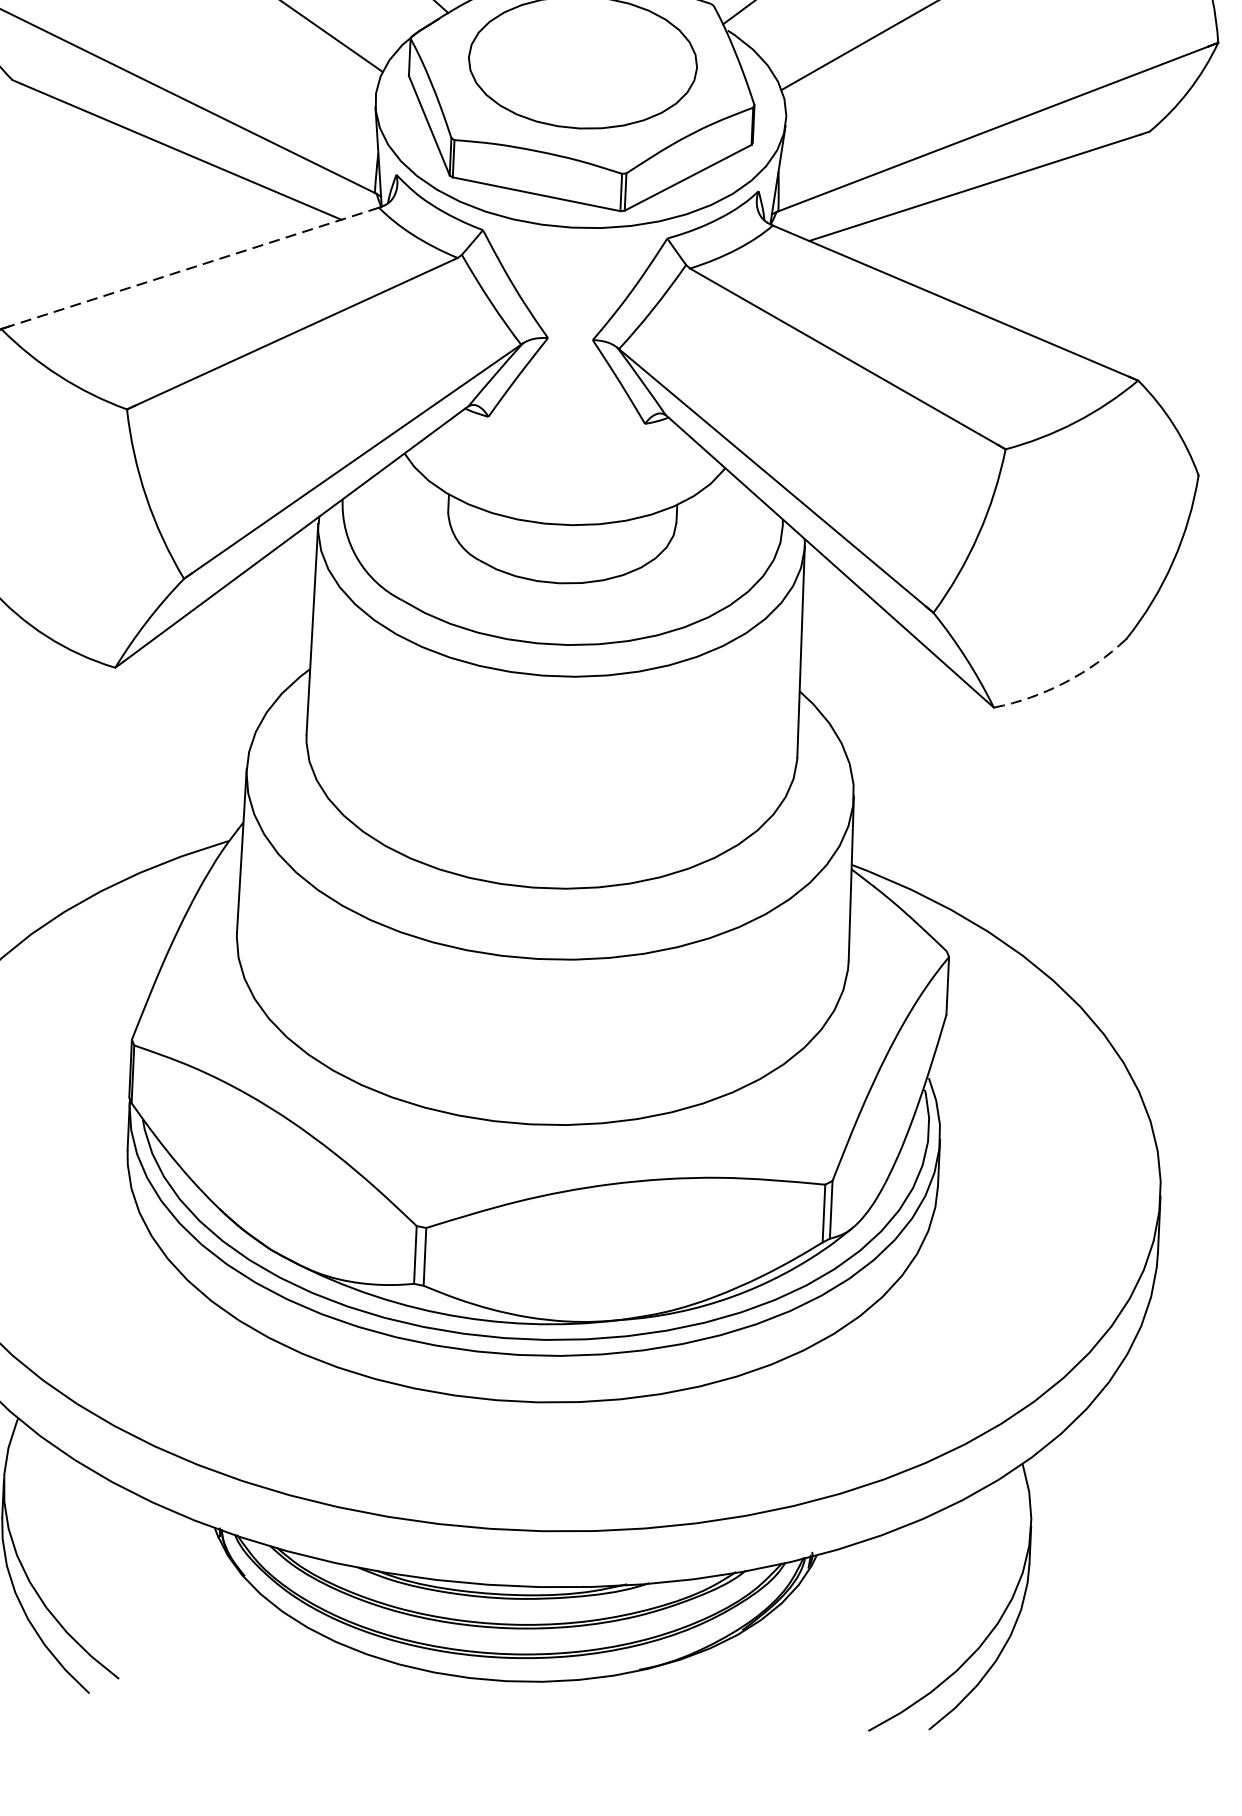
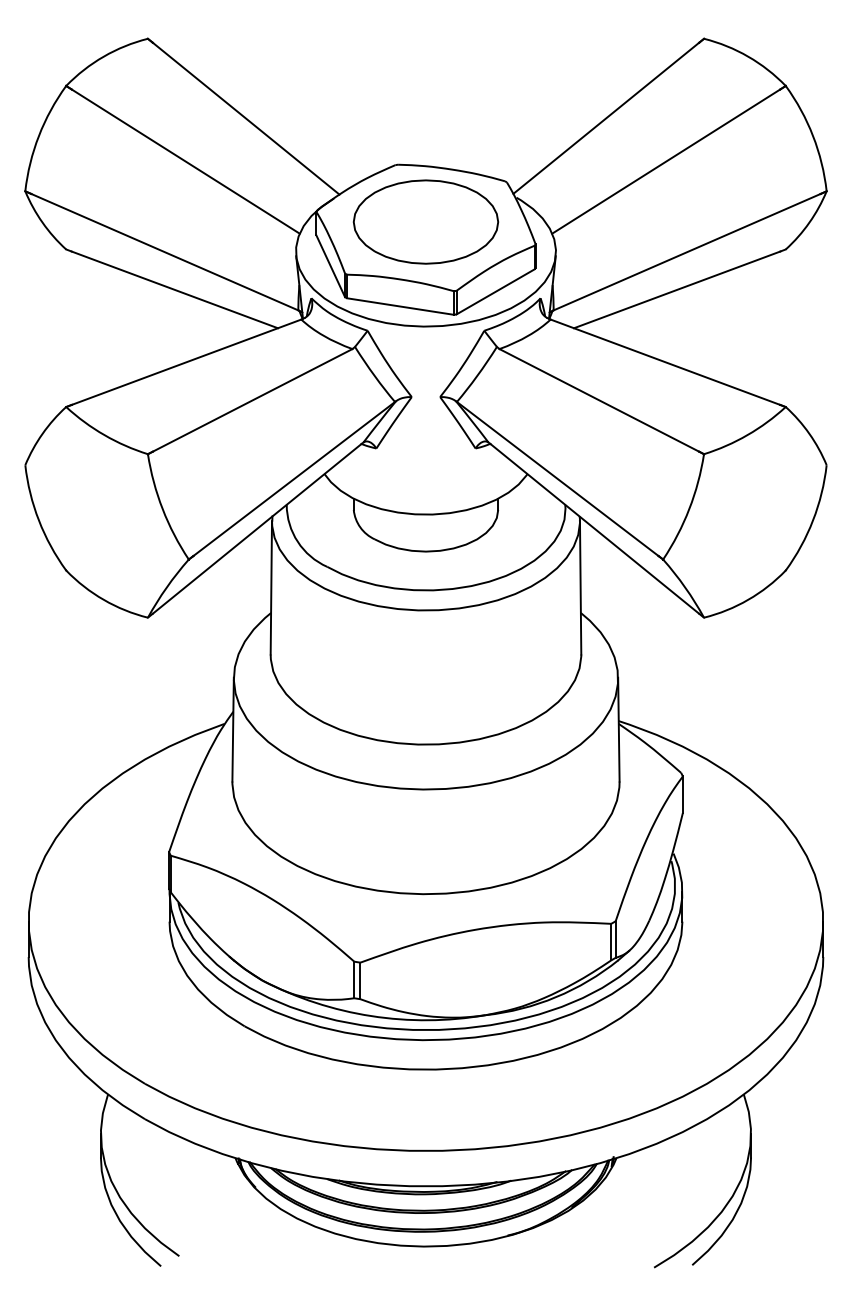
line: (194, 267) -> (186, 362), dashed -> solid
arc: (1065, 682) -> (748, 599), dashed -> solid

